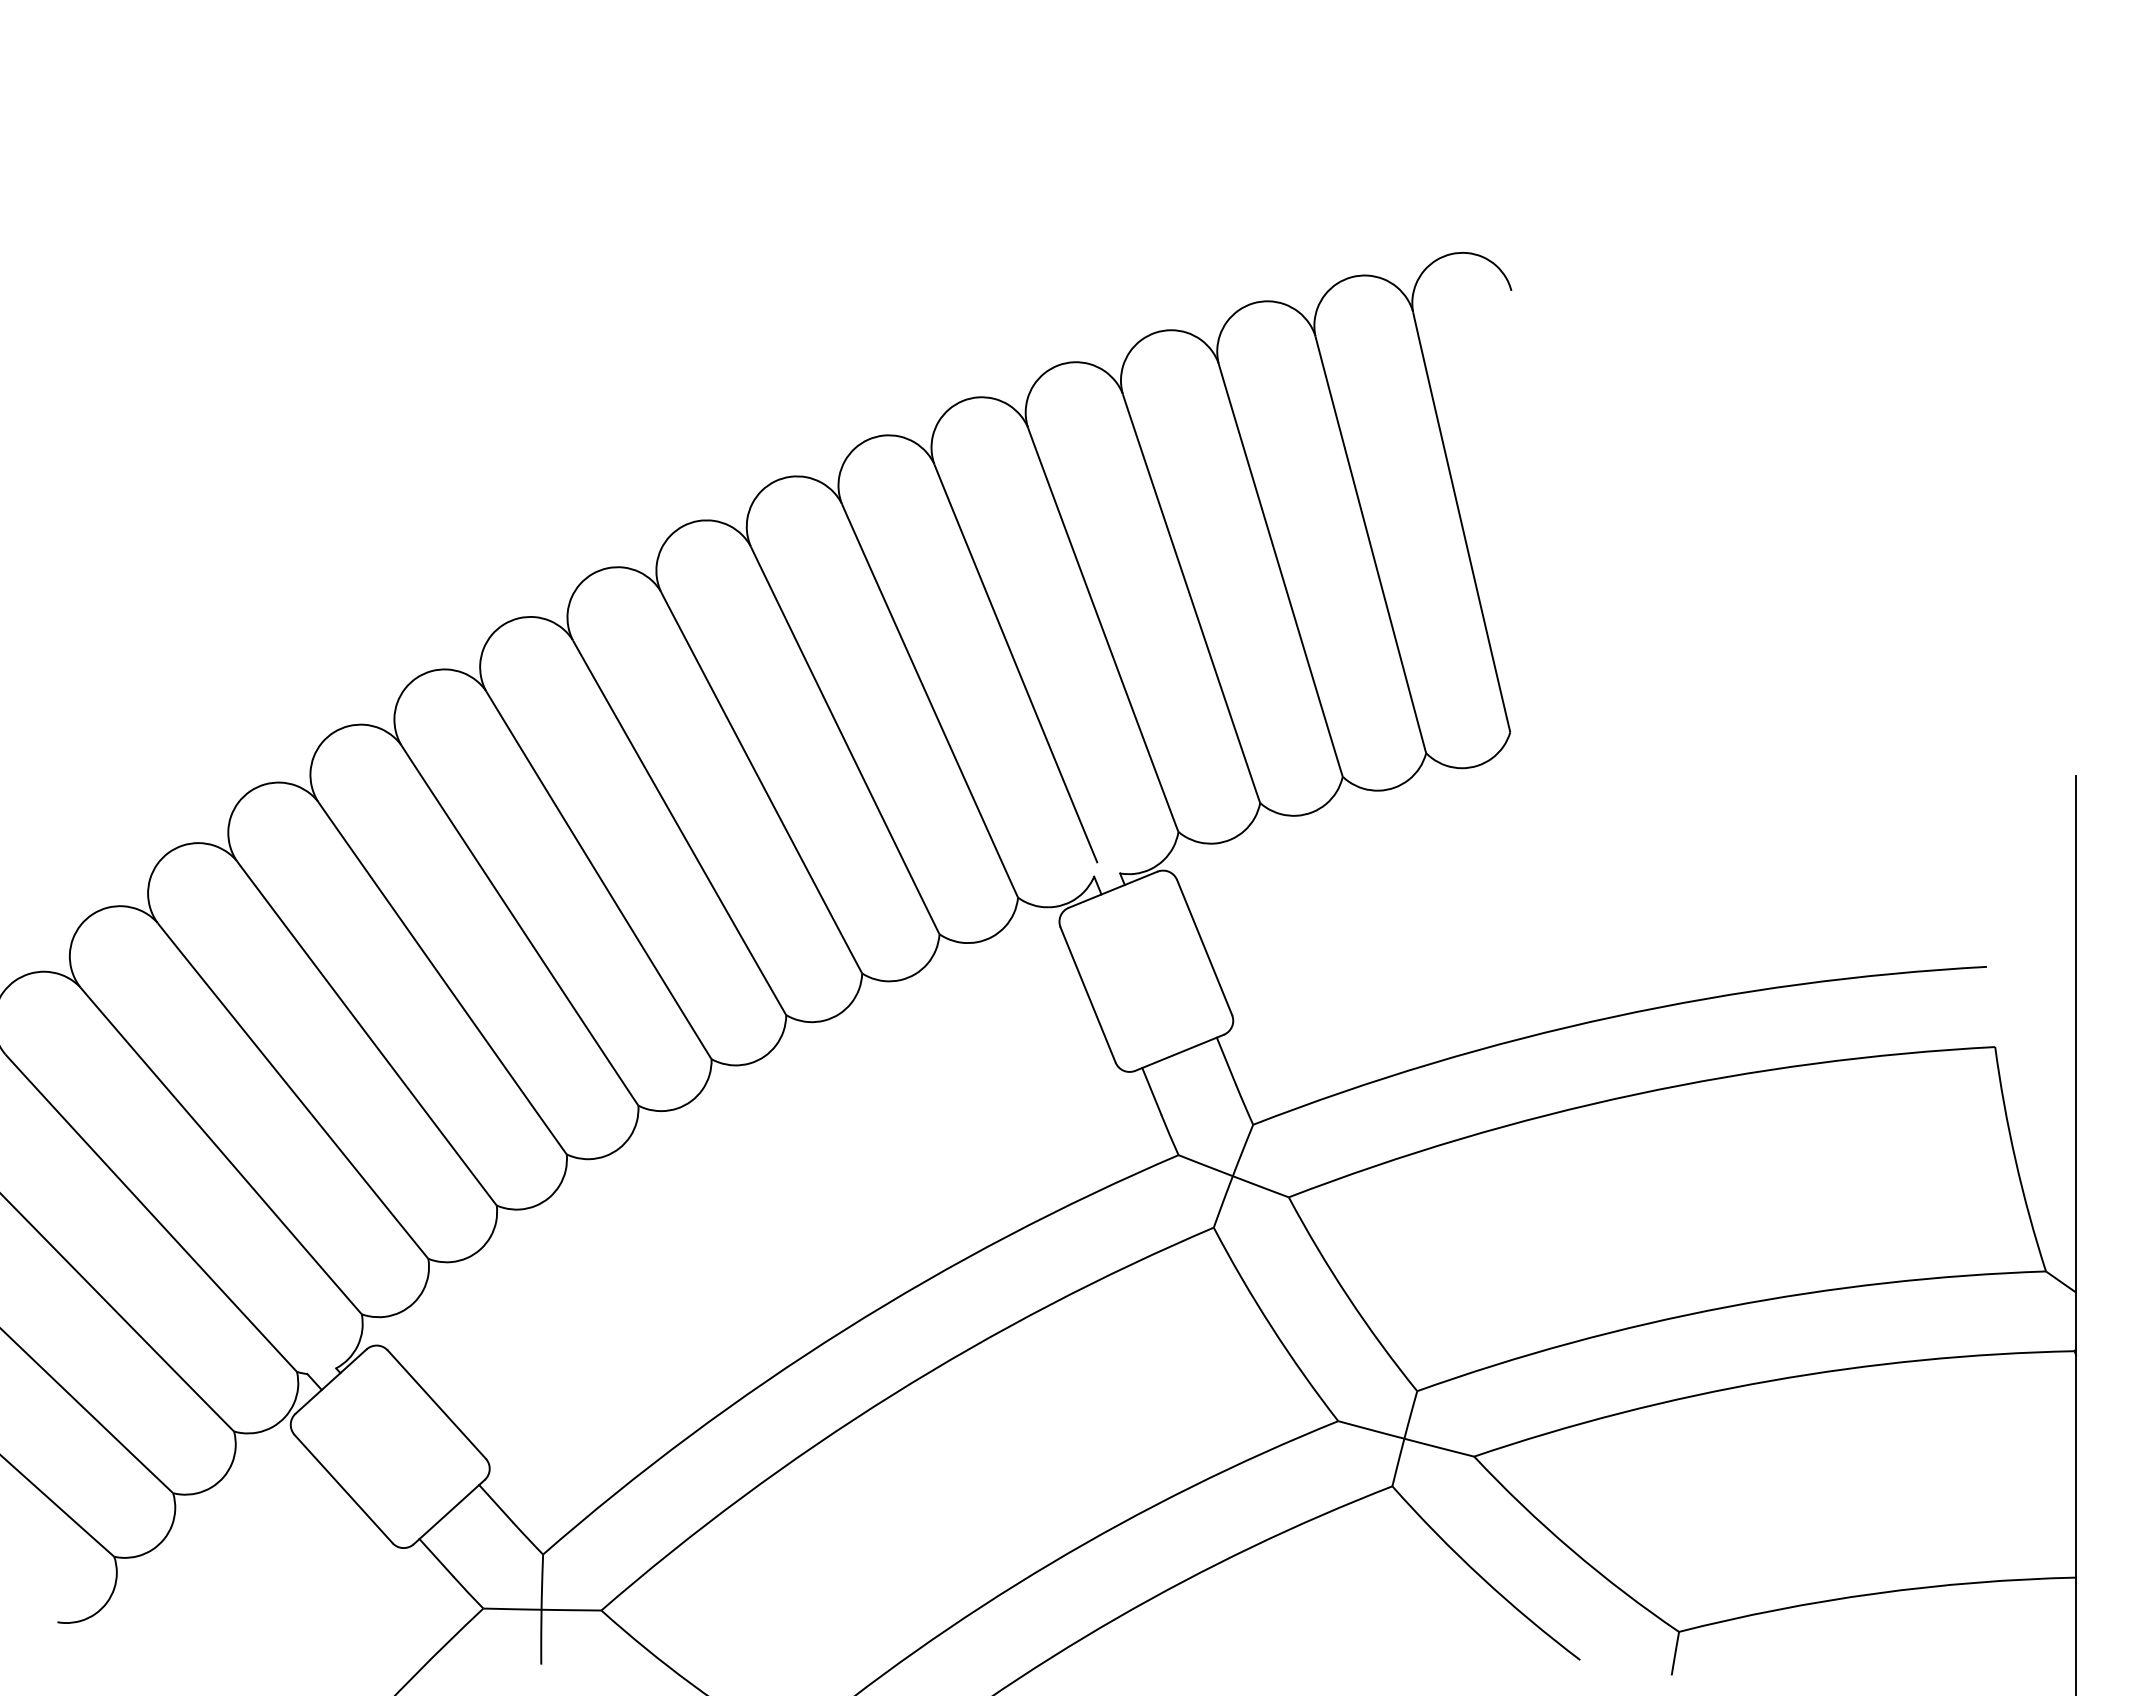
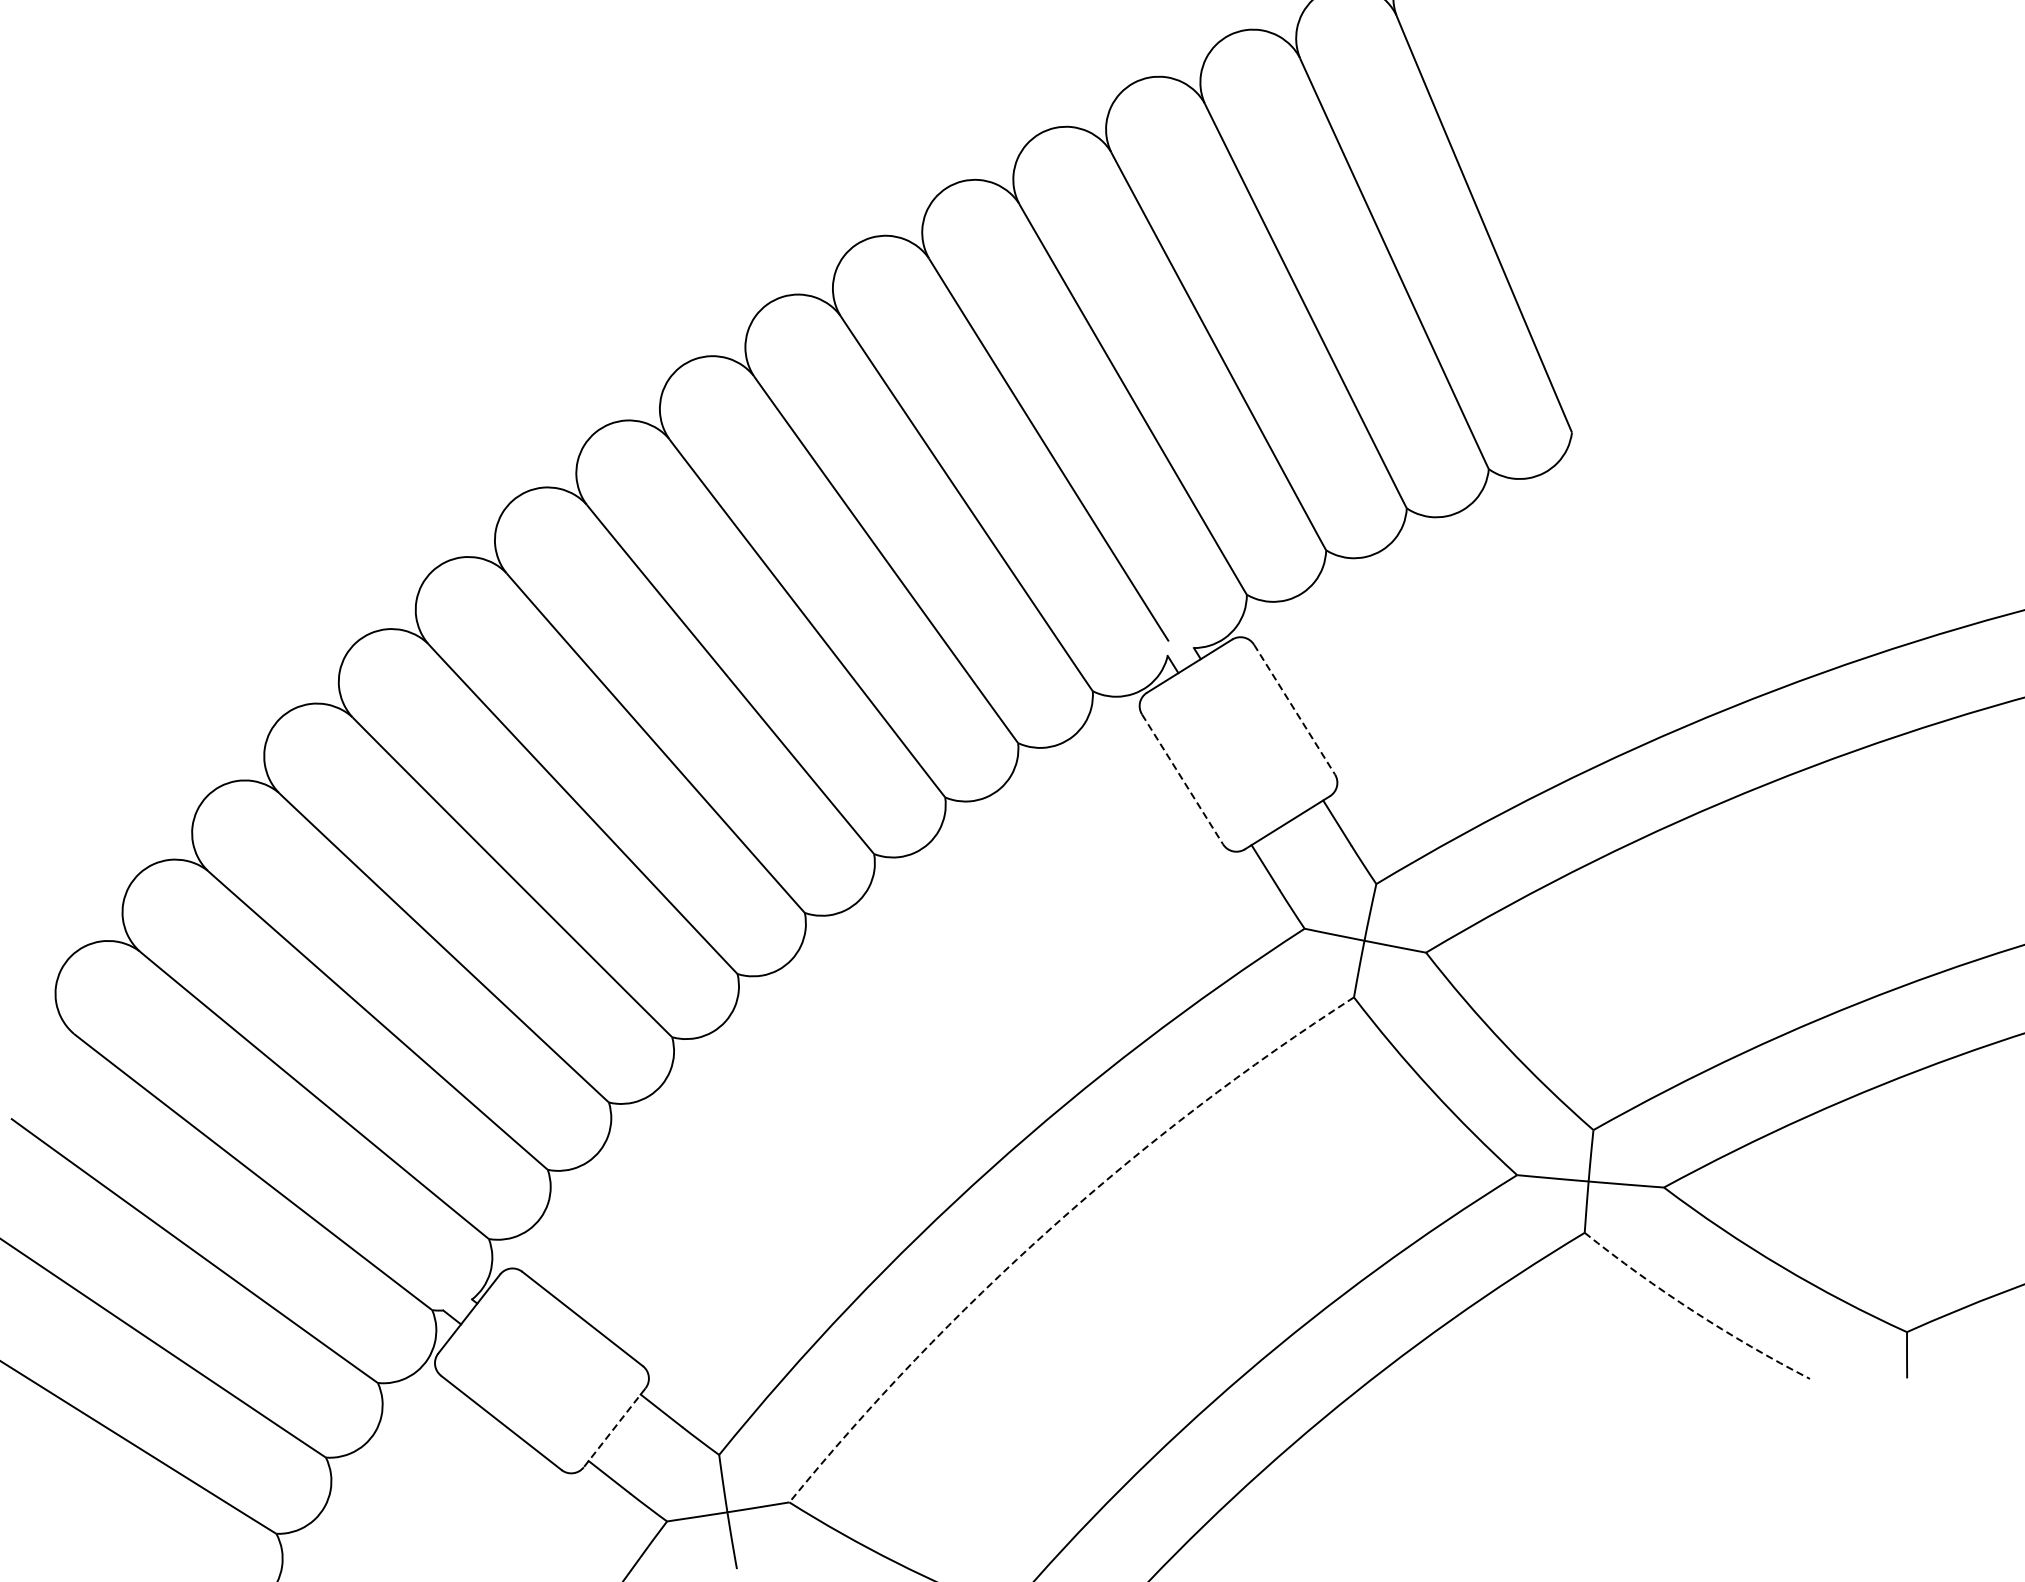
line: (1204, 947) -> (1294, 709), solid -> dashed
line: (1088, 995) -> (1183, 779), solid -> dashed
arc: (892, 1394) -> (1051, 1227), solid -> dashed
line: (449, 1512) -> (614, 1428), solid -> dashed
arc: (1482, 1577) -> (1694, 1310), solid -> dashed

